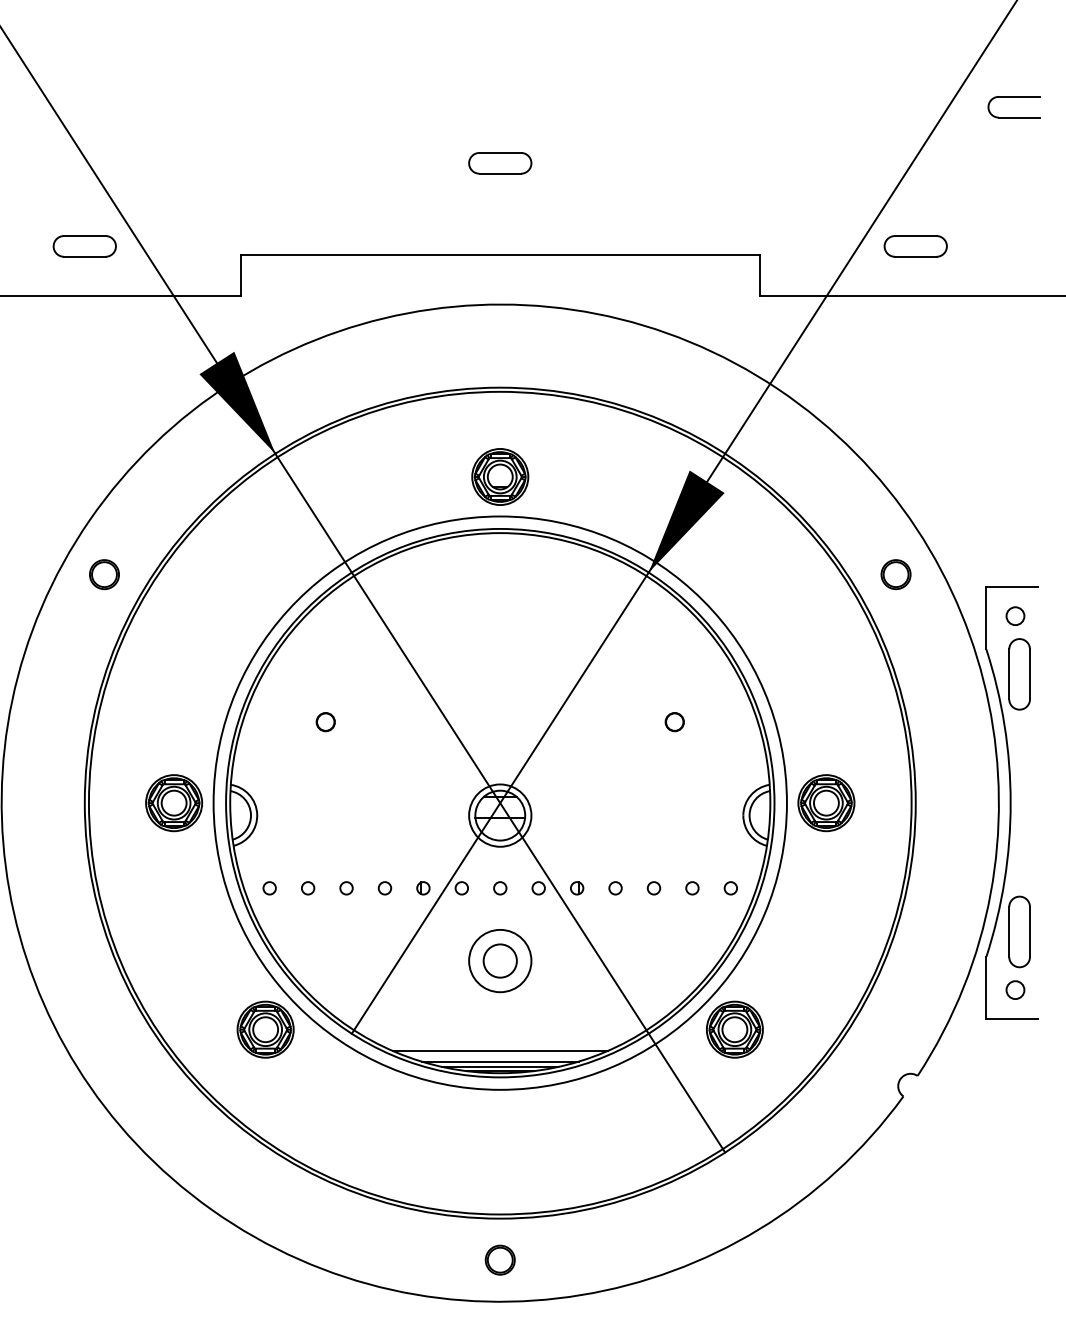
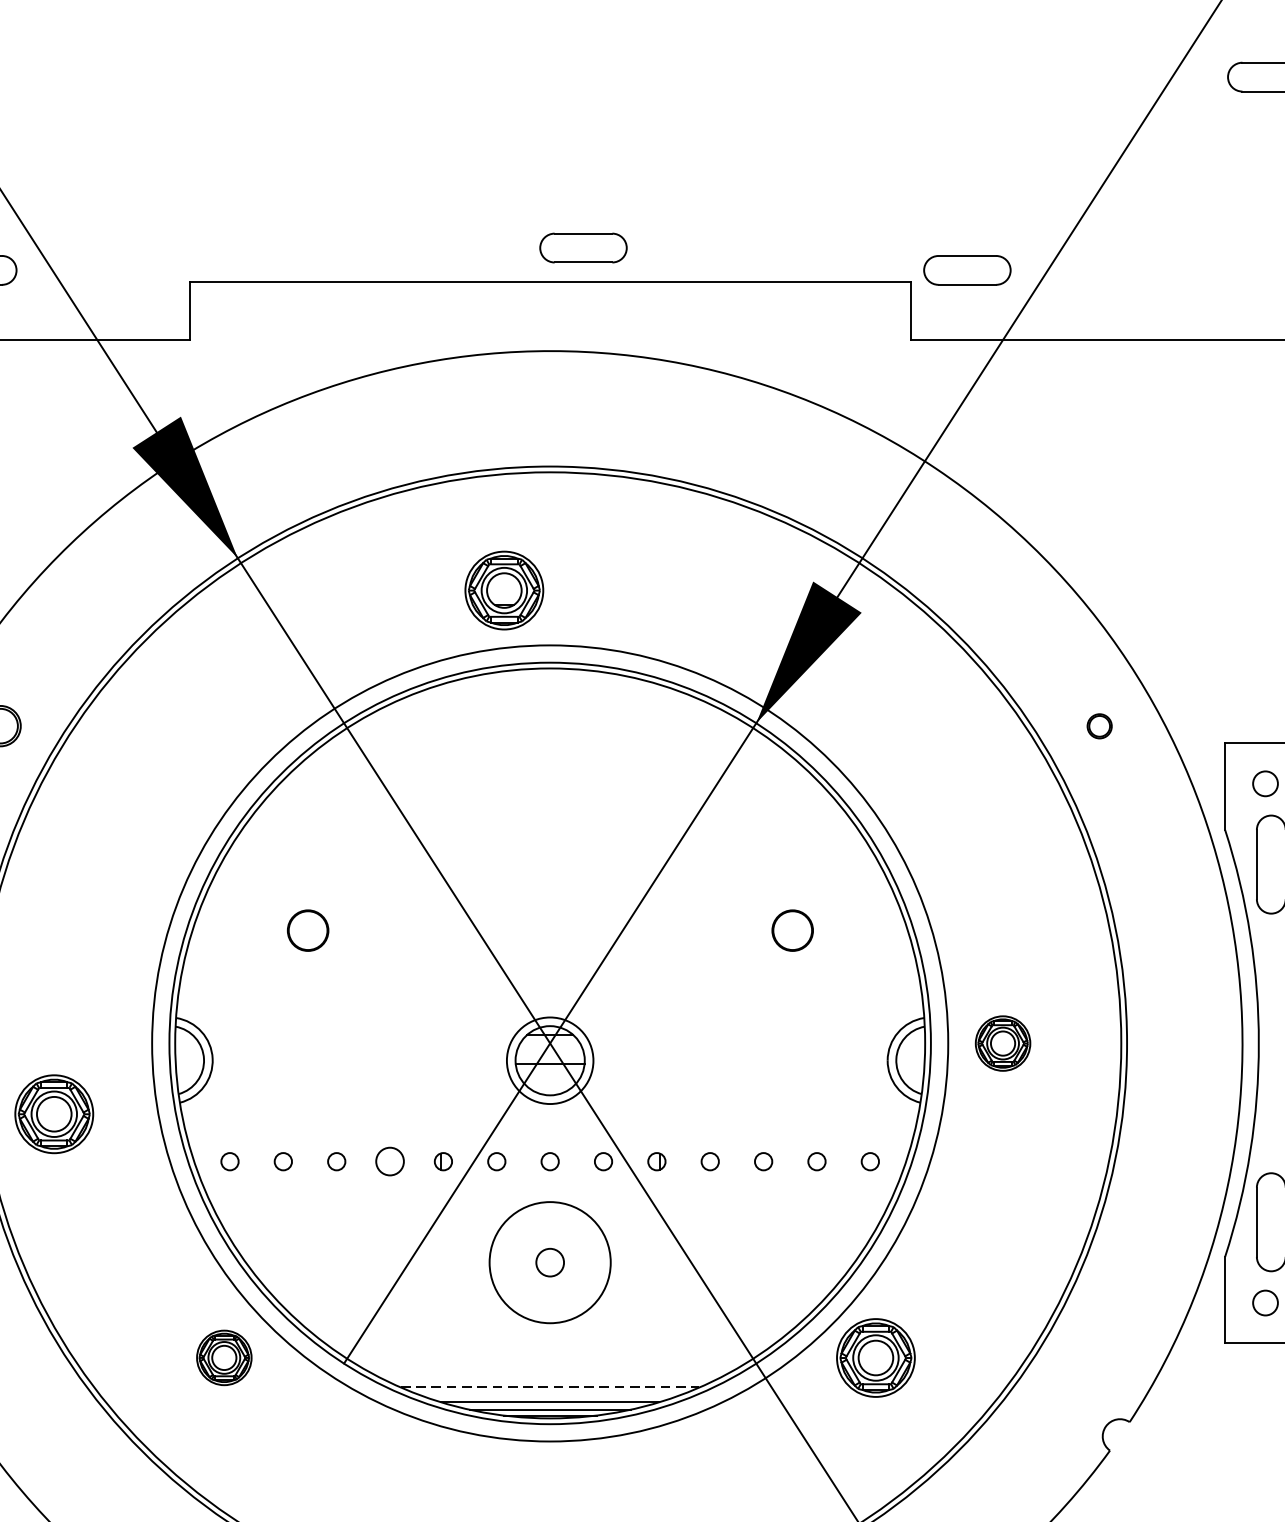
part: (500, 163) -> (583, 248), moved
part: (915, 246) -> (967, 270), moved
part: (500, 476) -> (504, 589), moved
part: (895, 574) -> (1098, 725), size x0.6
circle: (325, 722) -> (307, 931), size x1.6
circle: (674, 722) -> (792, 931), size x1.6
part: (174, 803) -> (54, 1114), moved
part: (826, 803) -> (1003, 1043), size x0.7
circle: (384, 888) -> (389, 1161), size x1.6
circle: (499, 960) -> (549, 1261), size x0.6
circle: (500, 960) -> (550, 1261), size x1.4
part: (265, 1029) -> (224, 1357), size x0.7
line: (500, 1050) -> (550, 1386), solid -> dashed

